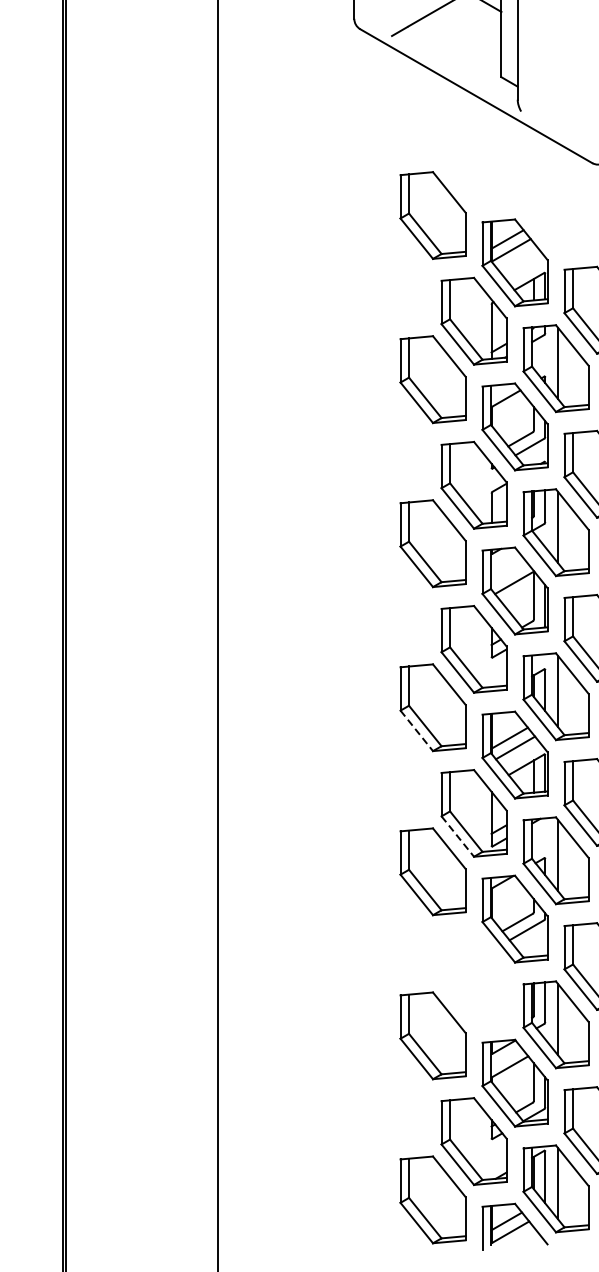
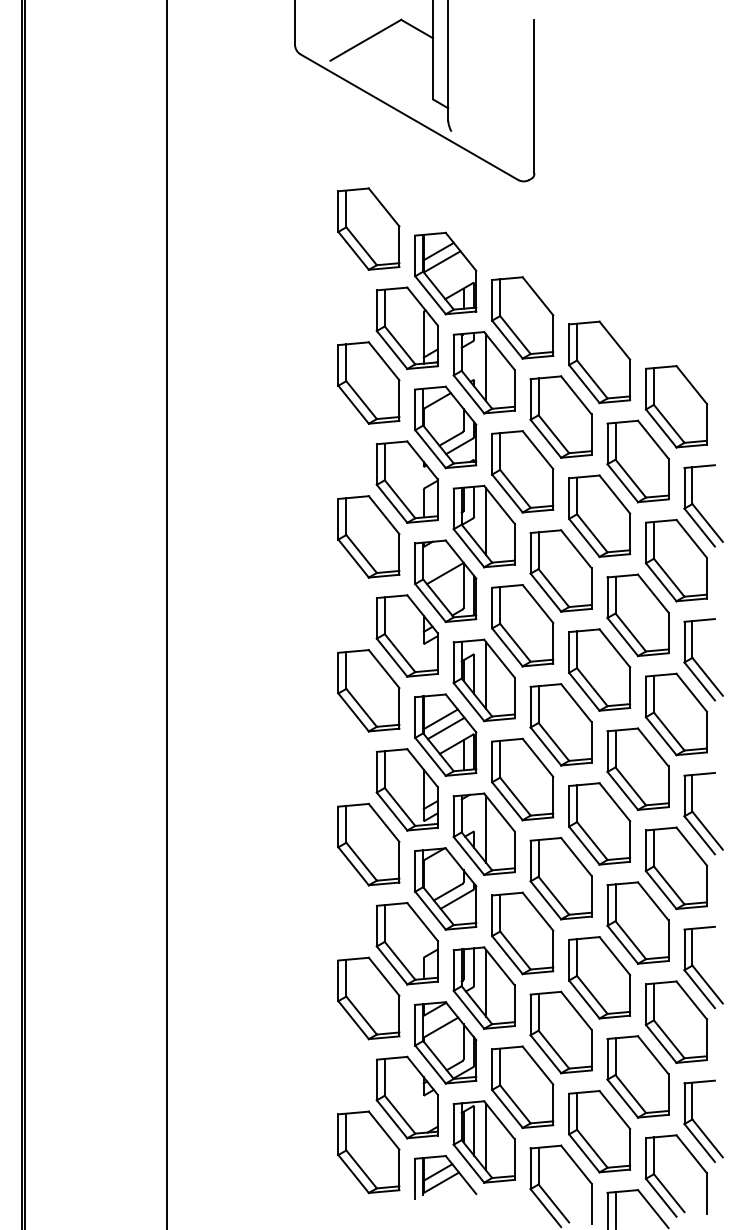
line: (416, 730) -> (353, 712), dashed -> solid
line: (458, 836) -> (392, 811), dashed -> solid
part: (473, 977) -> (406, 943), added

